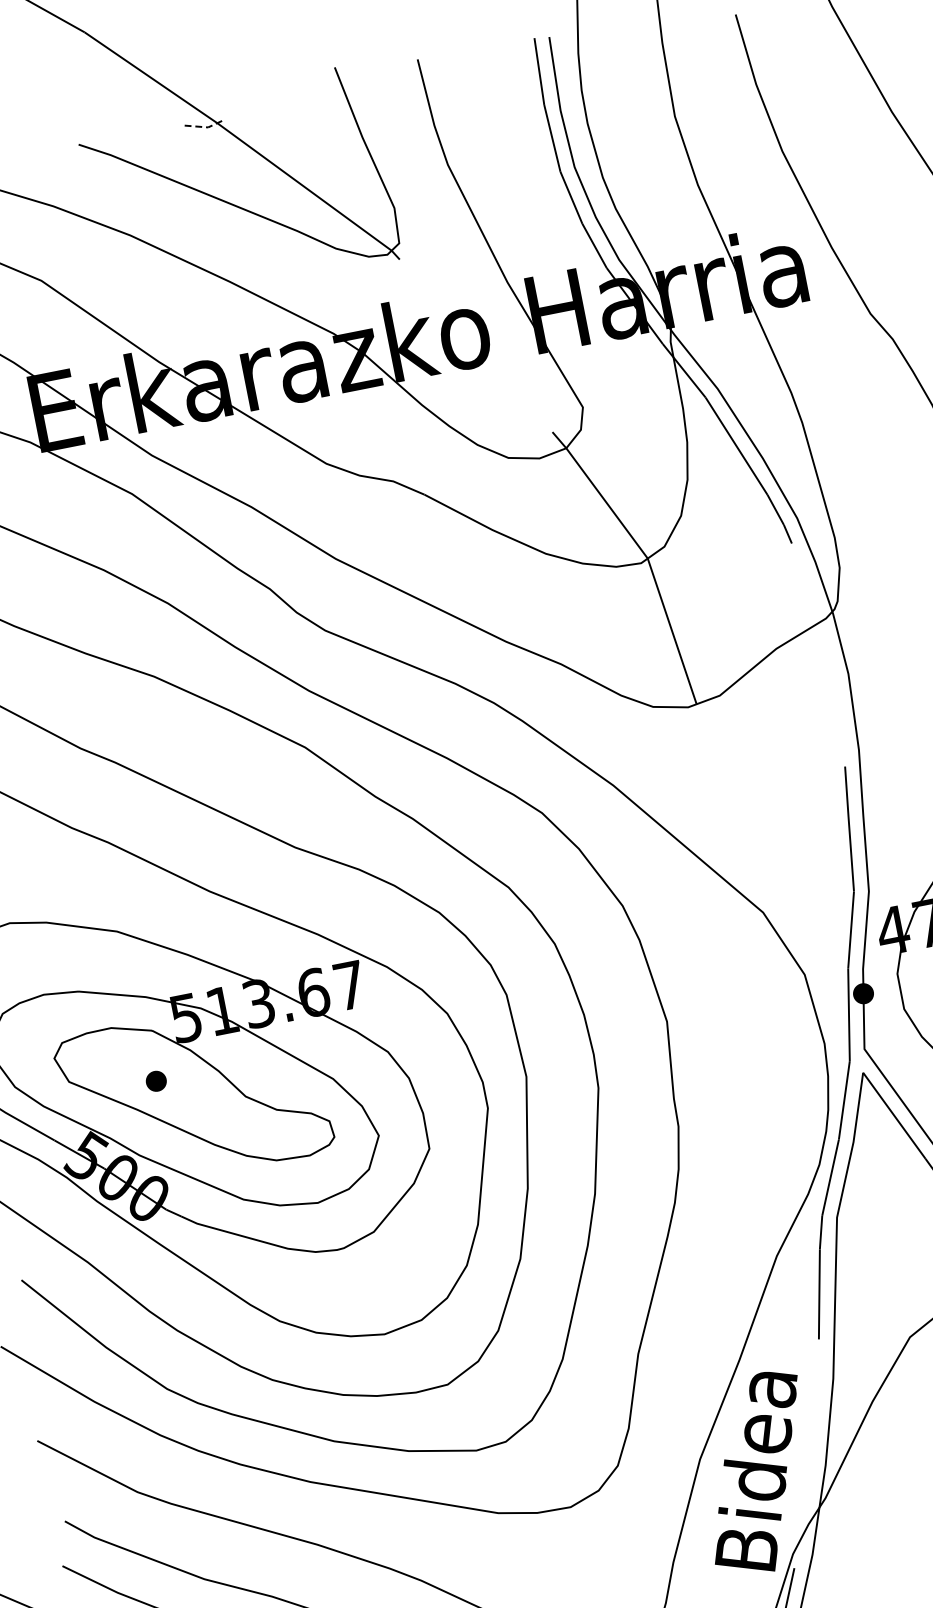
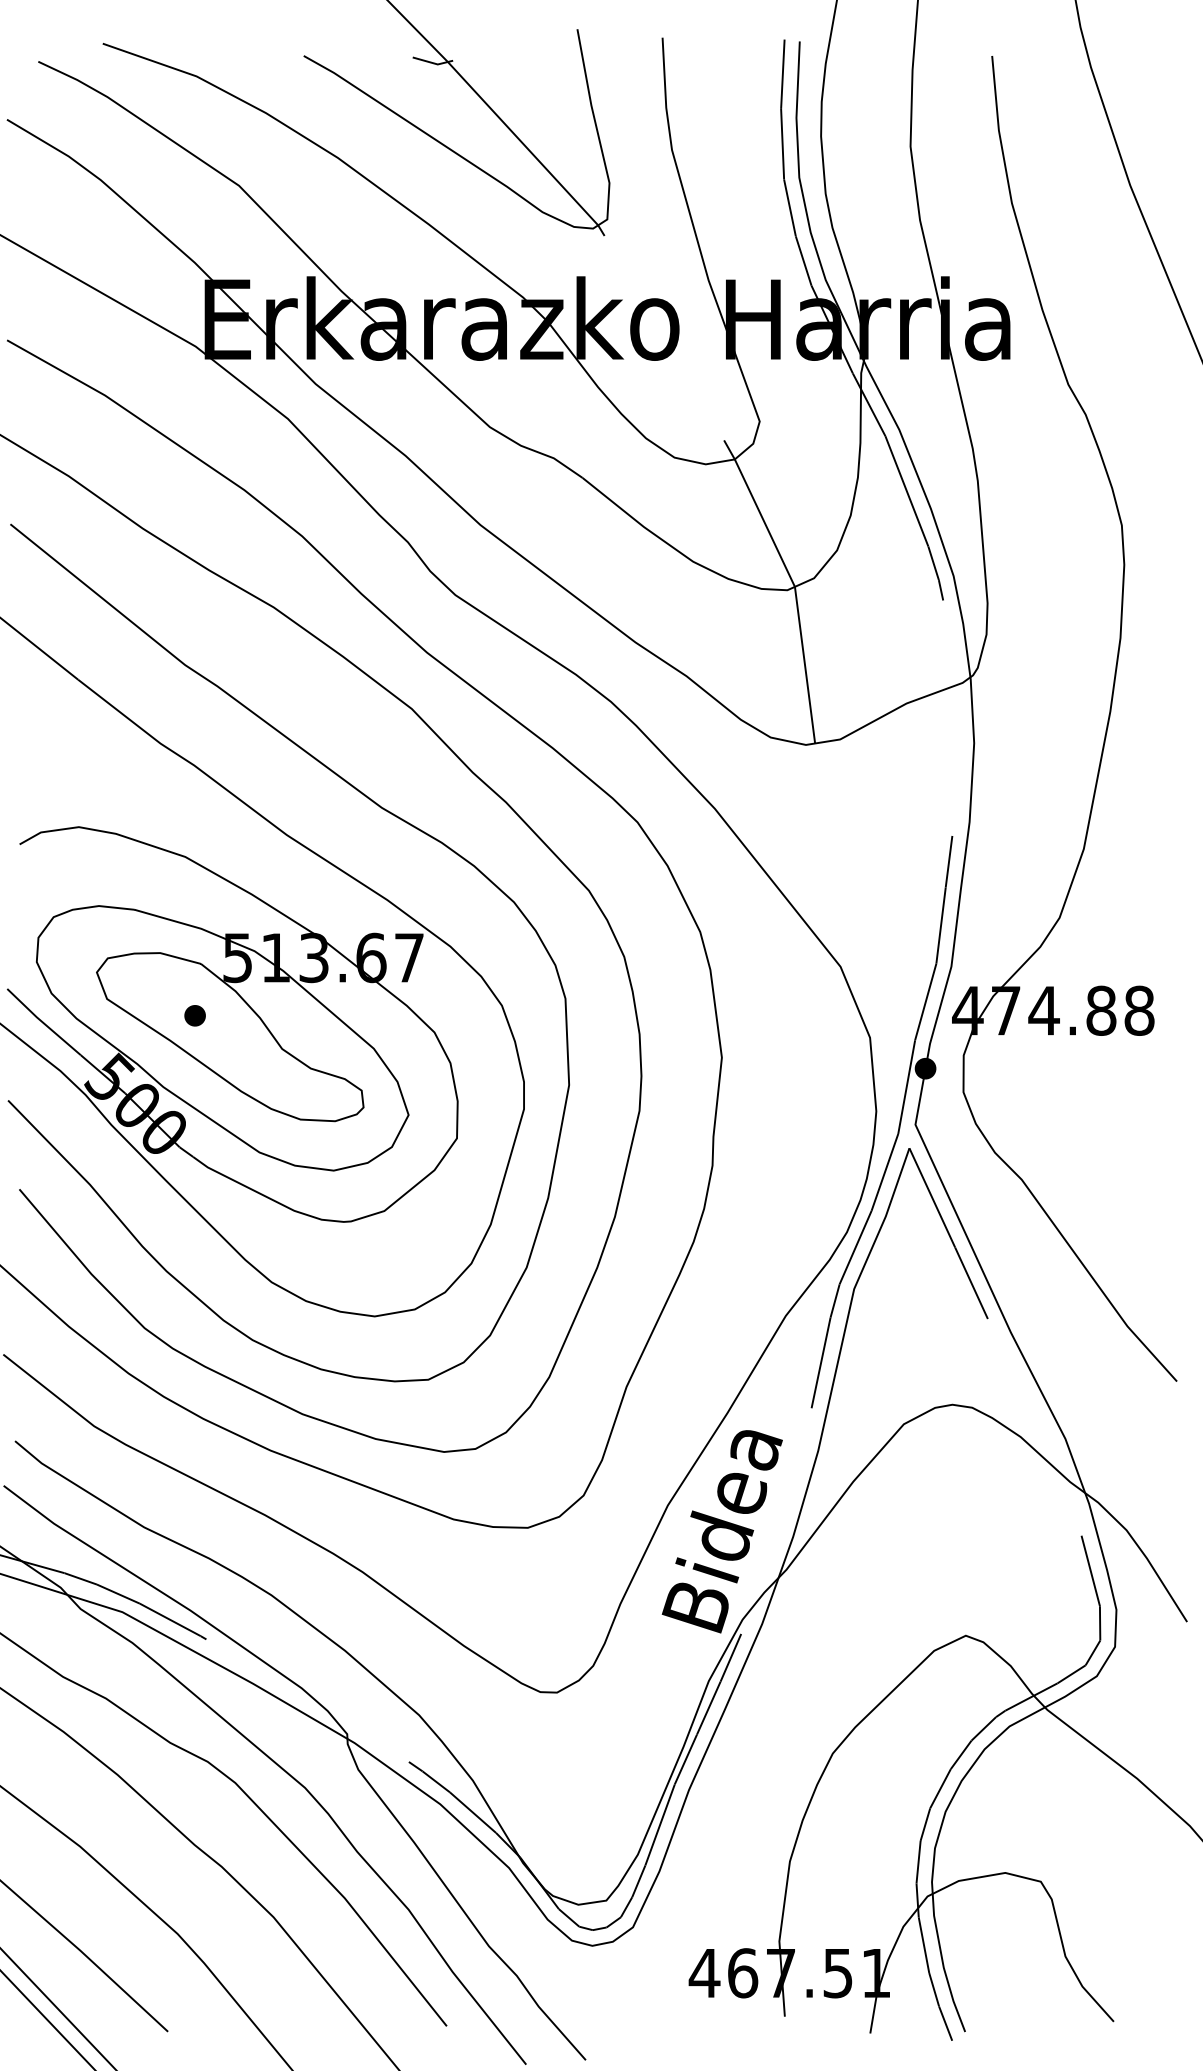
line: (203, 127) -> (433, 63), dashed -> solid

